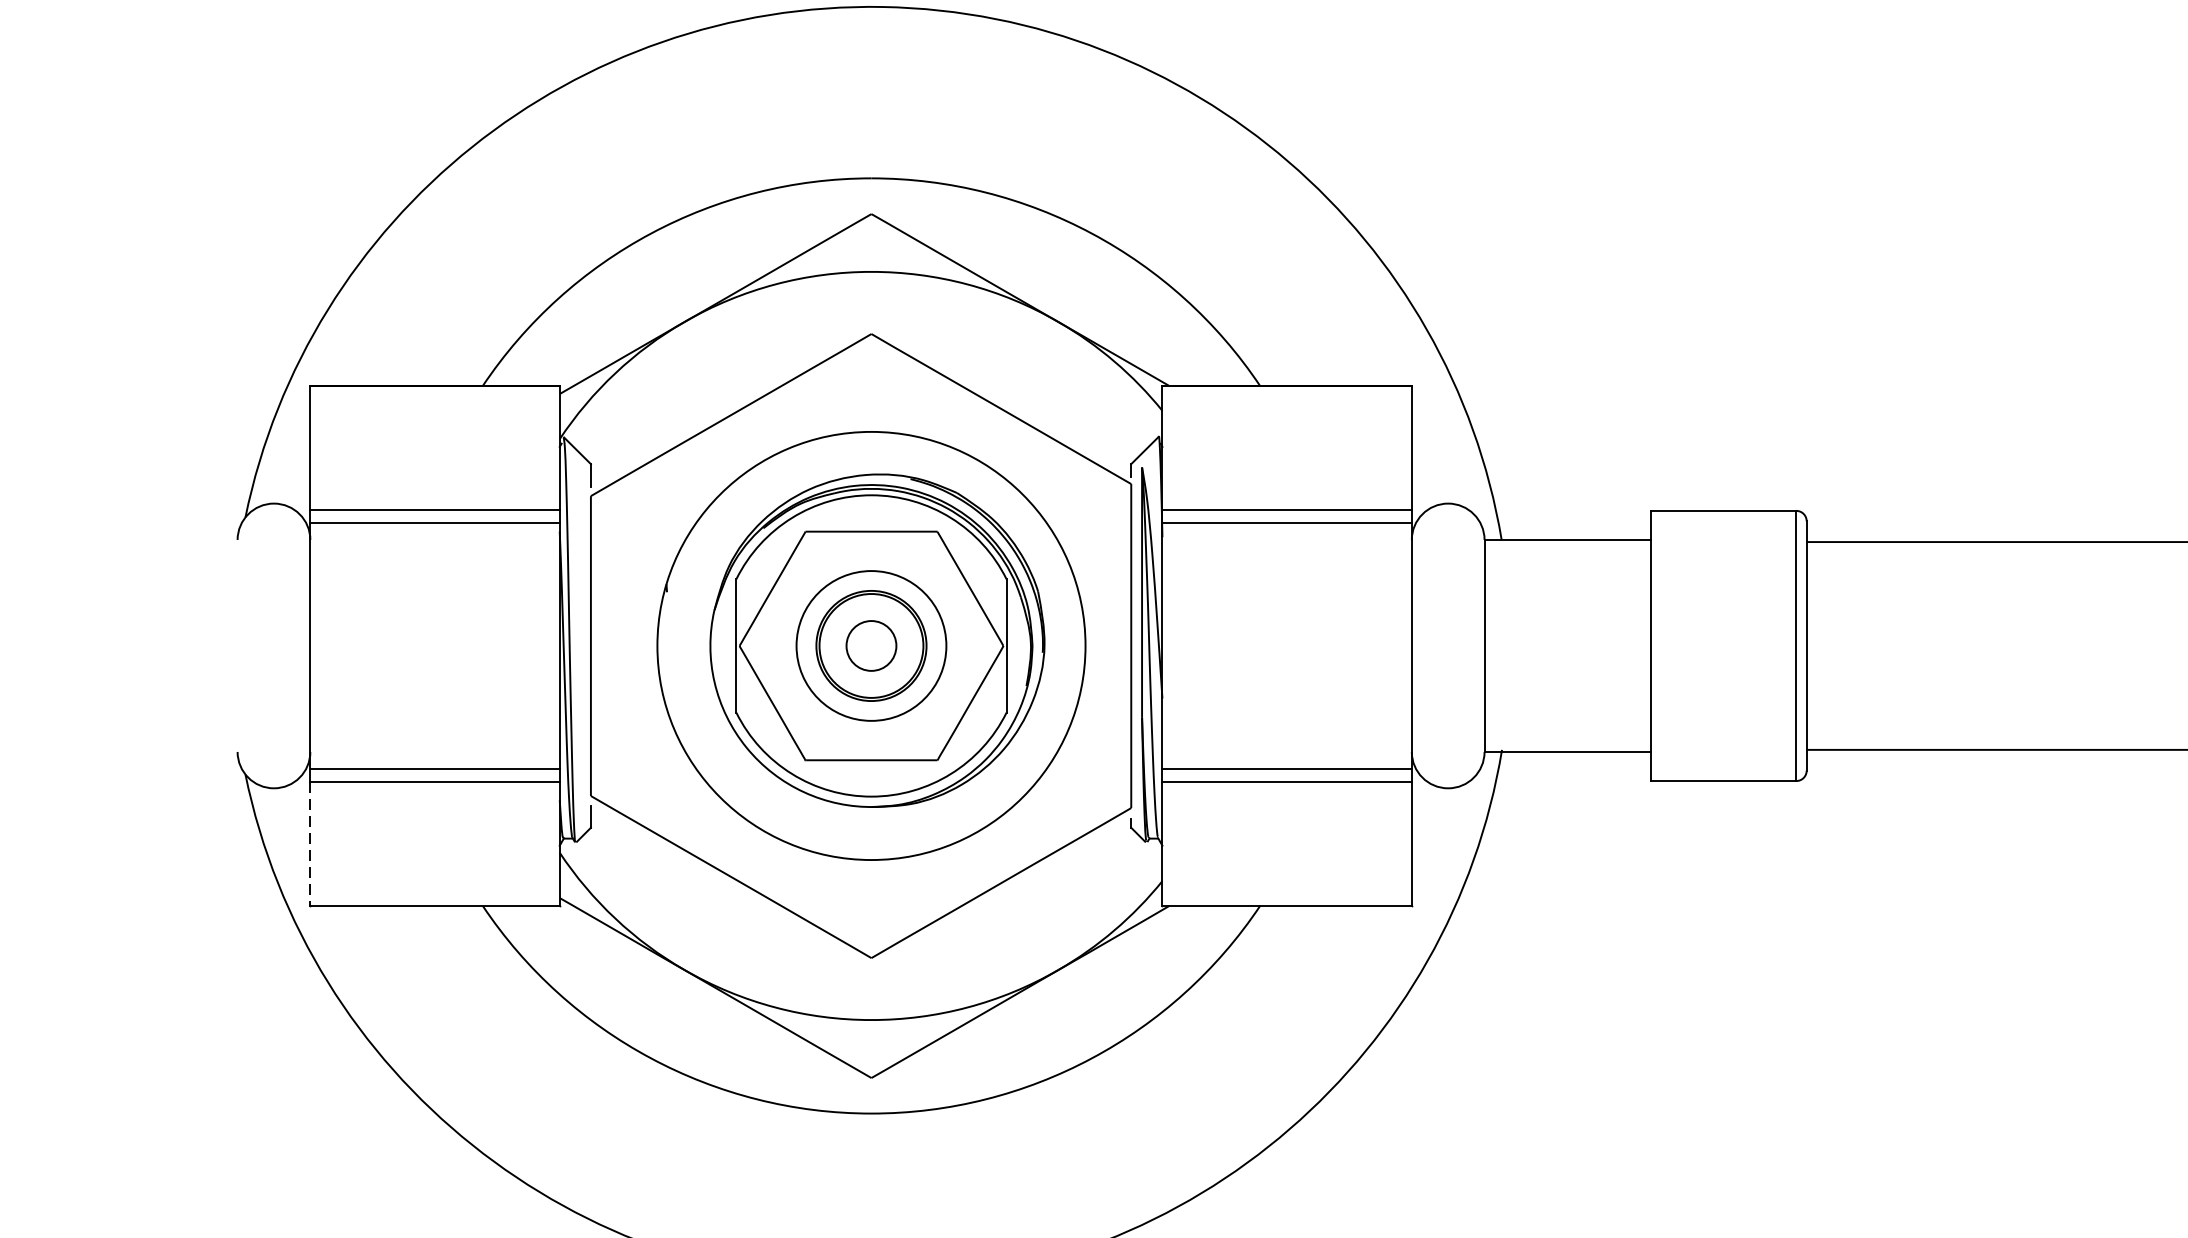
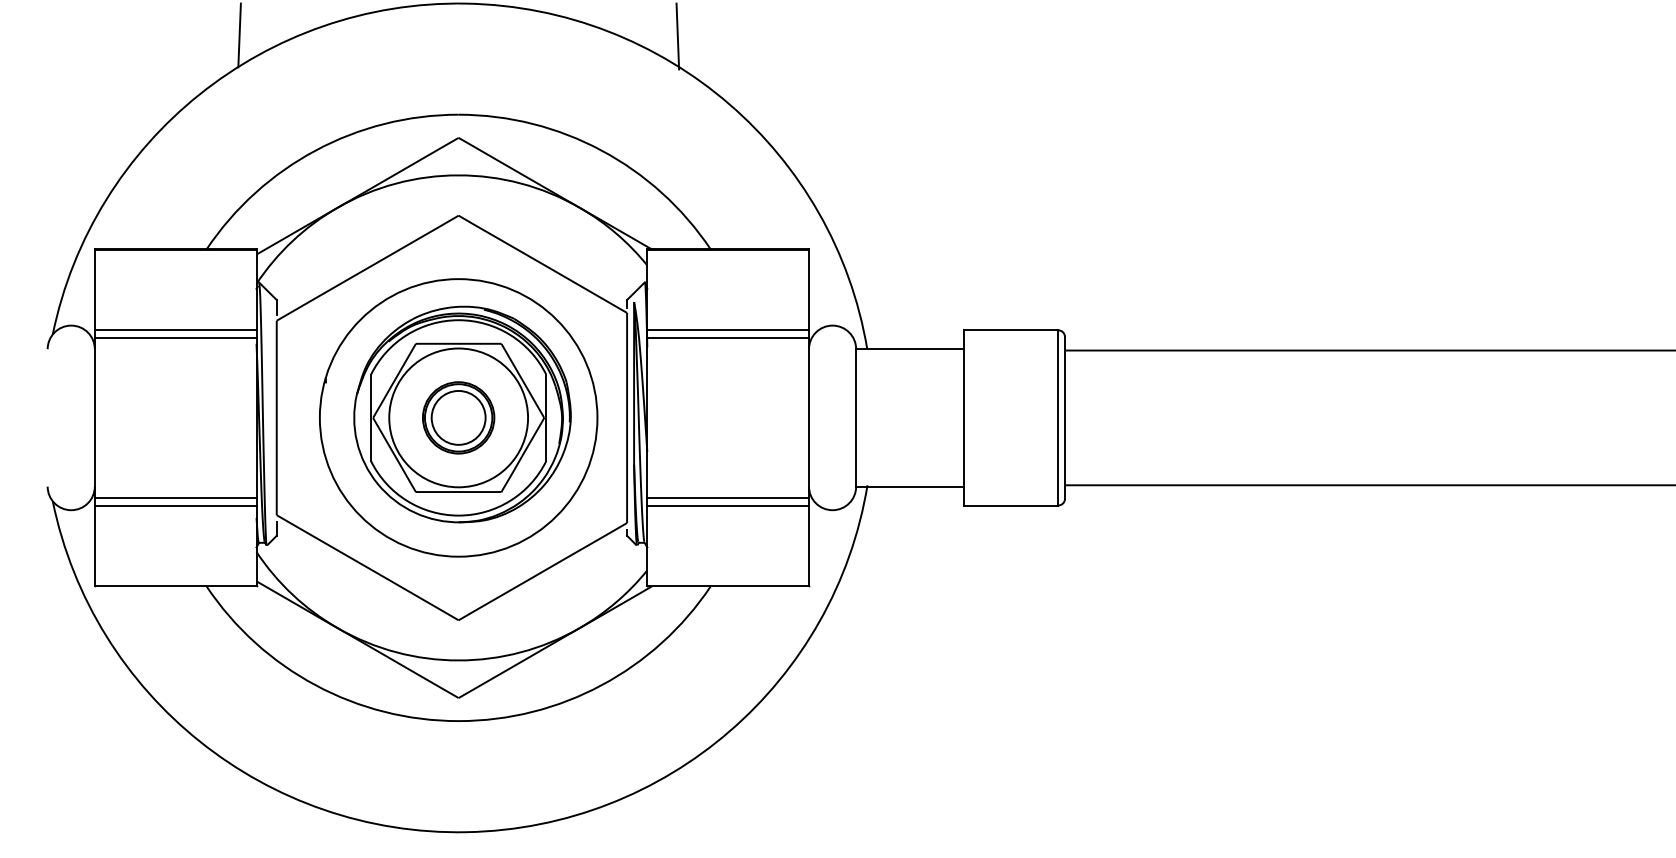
line: (533, 56) -> (239, 35), added
line: (1208, 57) -> (677, 36), added
circle: (871, 645) -> (458, 417), size x1.43
circle: (871, 645) -> (458, 417), size x1.67
line: (309, 844) -> (94, 546), dashed -> solid

